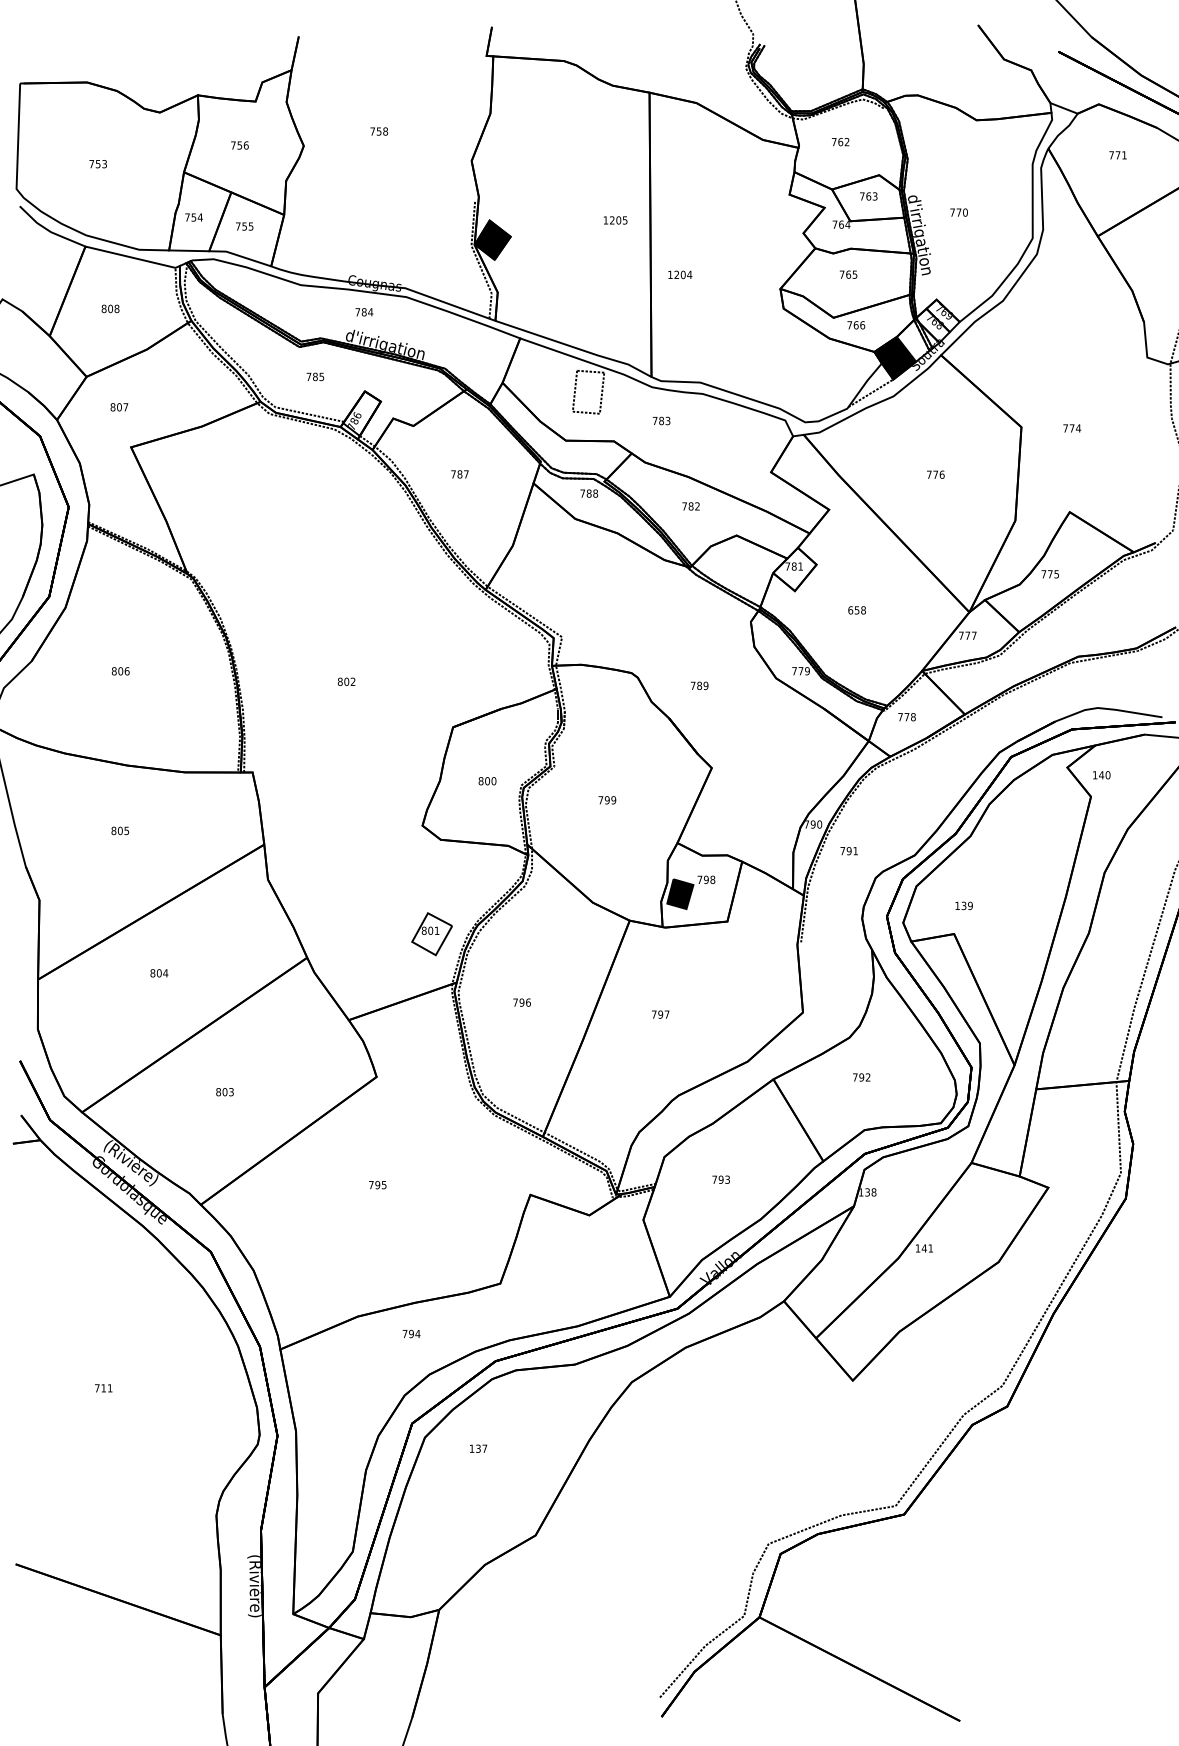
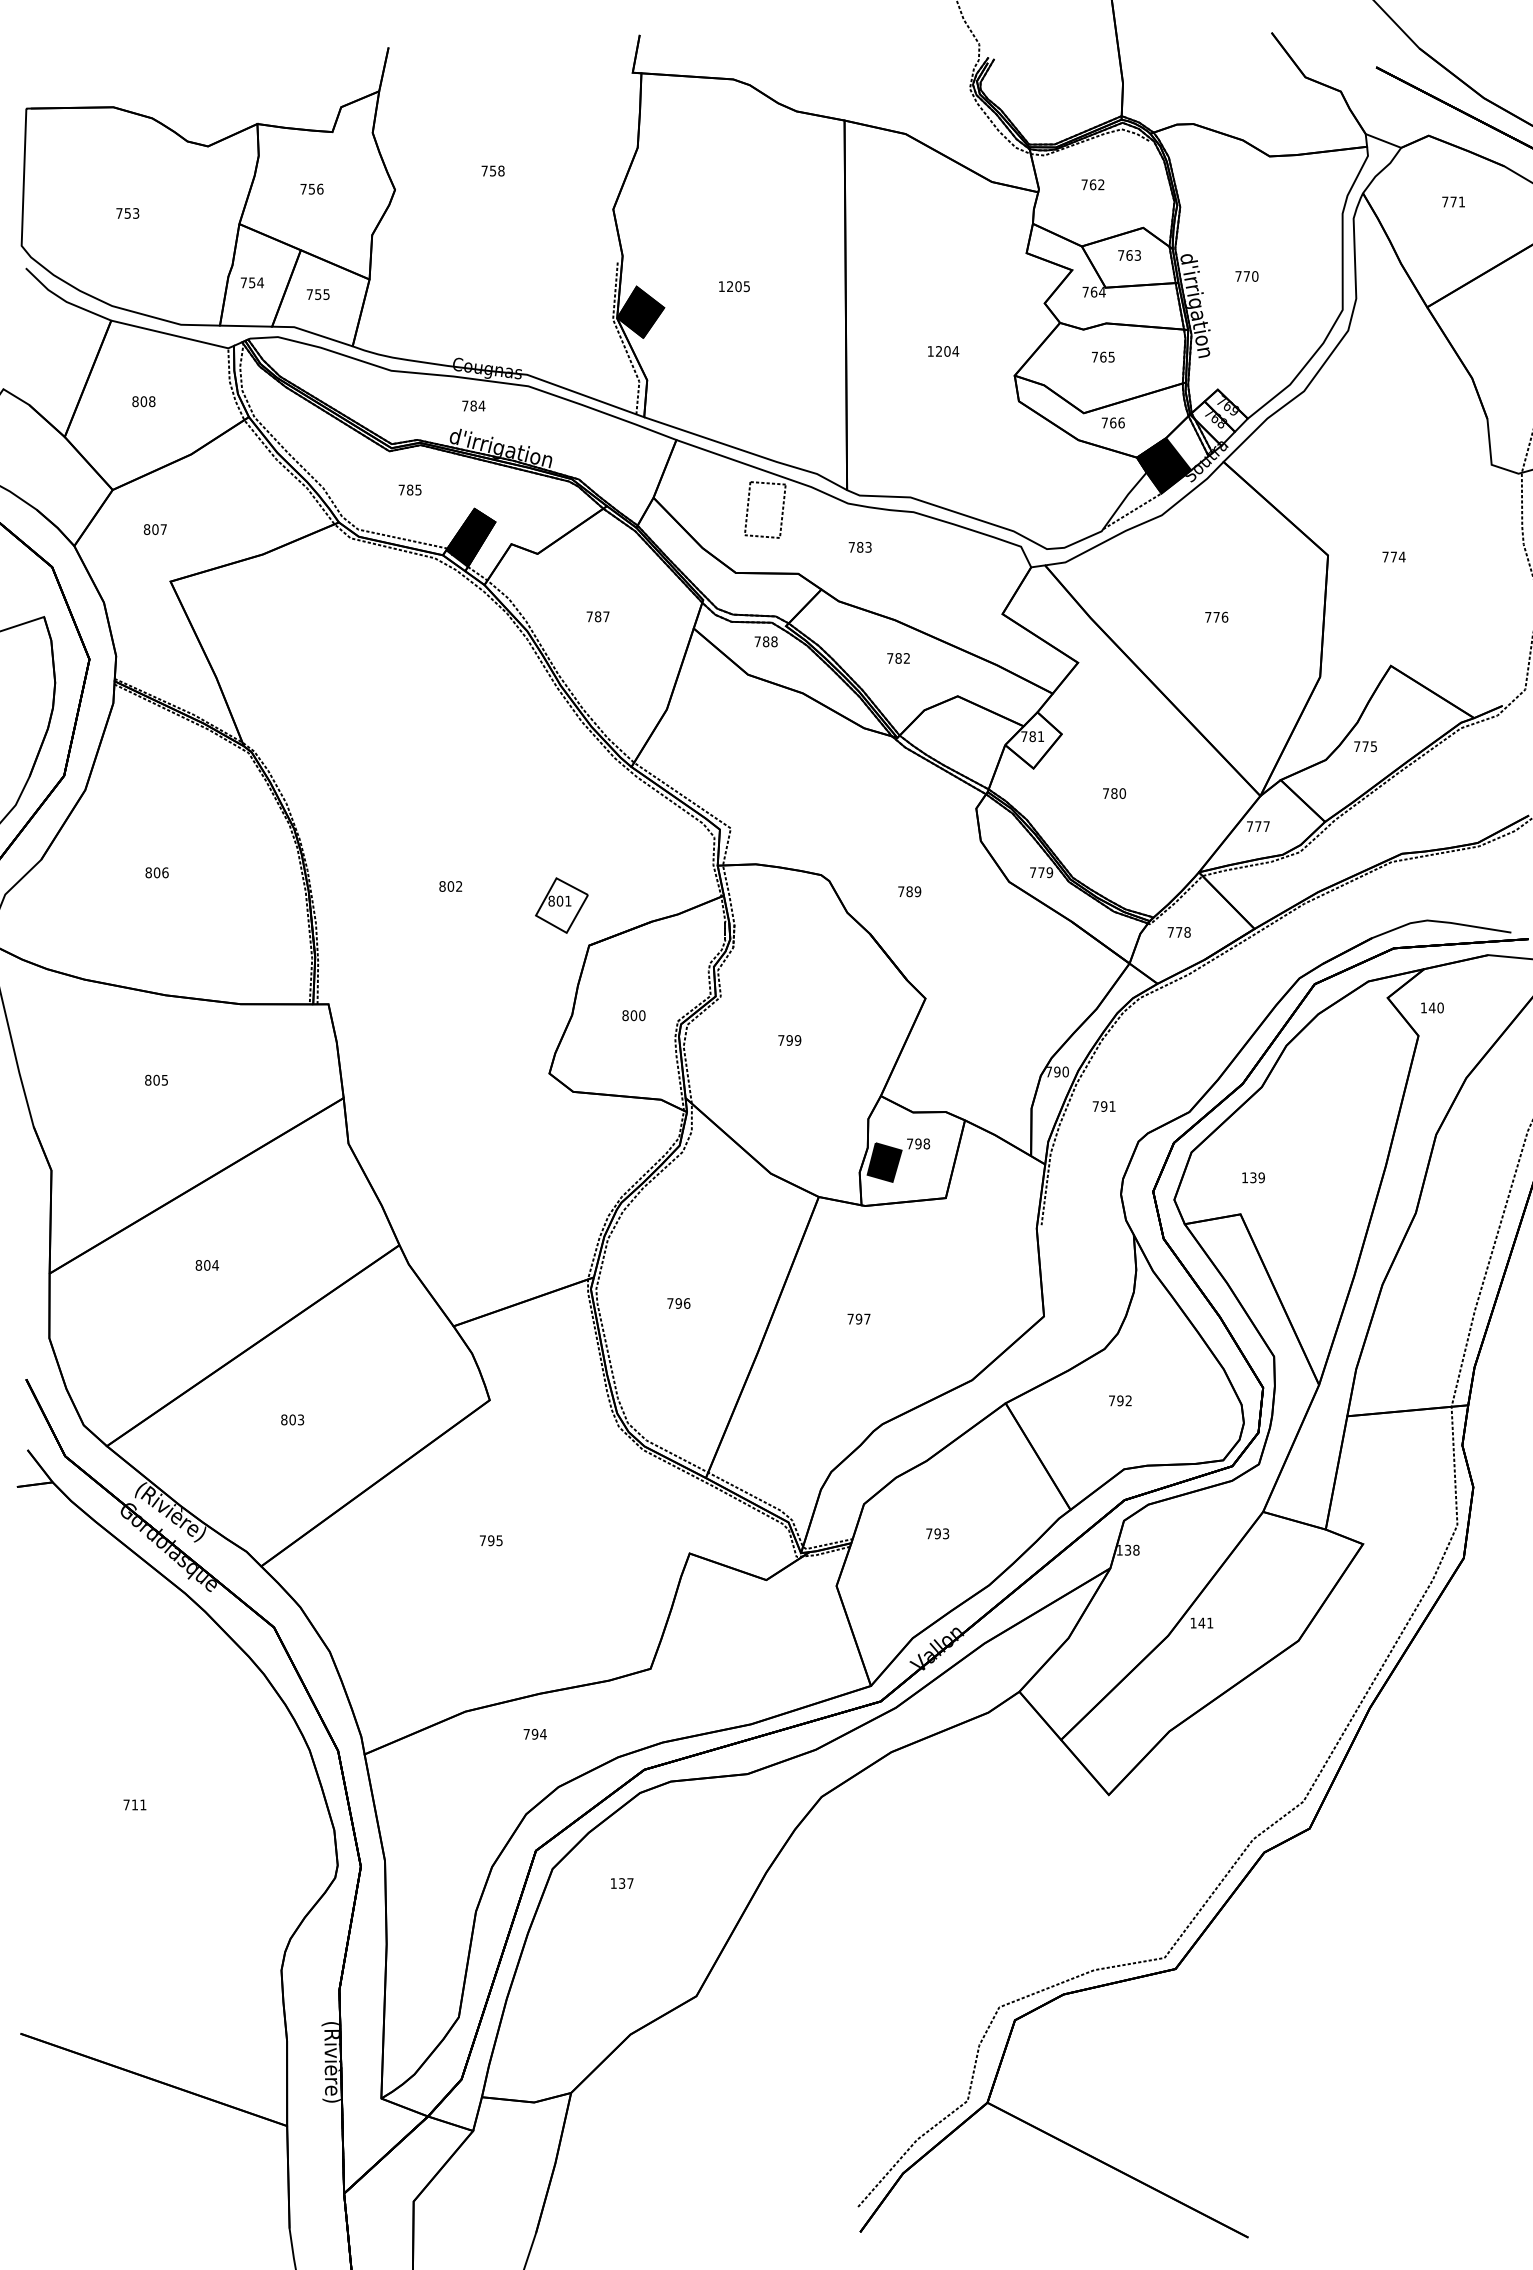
text: (615, 220) -> (734, 286), moved
text: (680, 274) -> (943, 351), moved
fill: (361, 413) -> (470, 537), added
text: (857, 610) -> (1114, 793), 658 -> 780
part: (431, 934) -> (561, 905), moved

